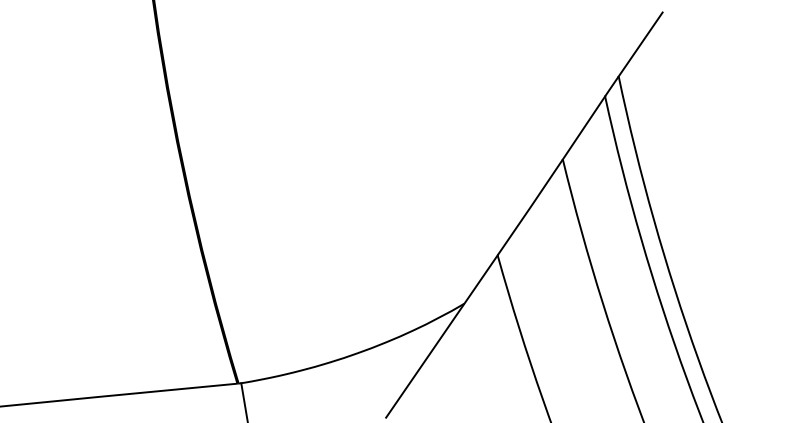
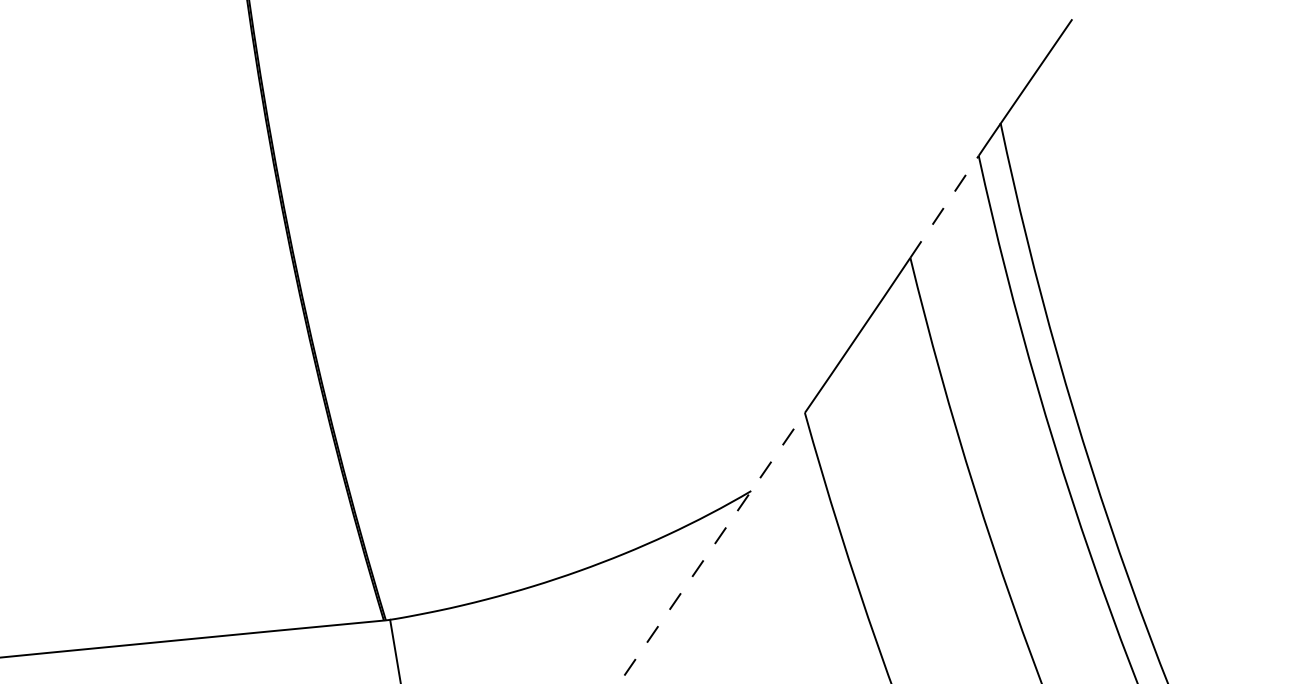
line: (583, 127) -> (943, 206), solid -> dashed
line: (442, 336) -> (715, 544), solid -> dashed

